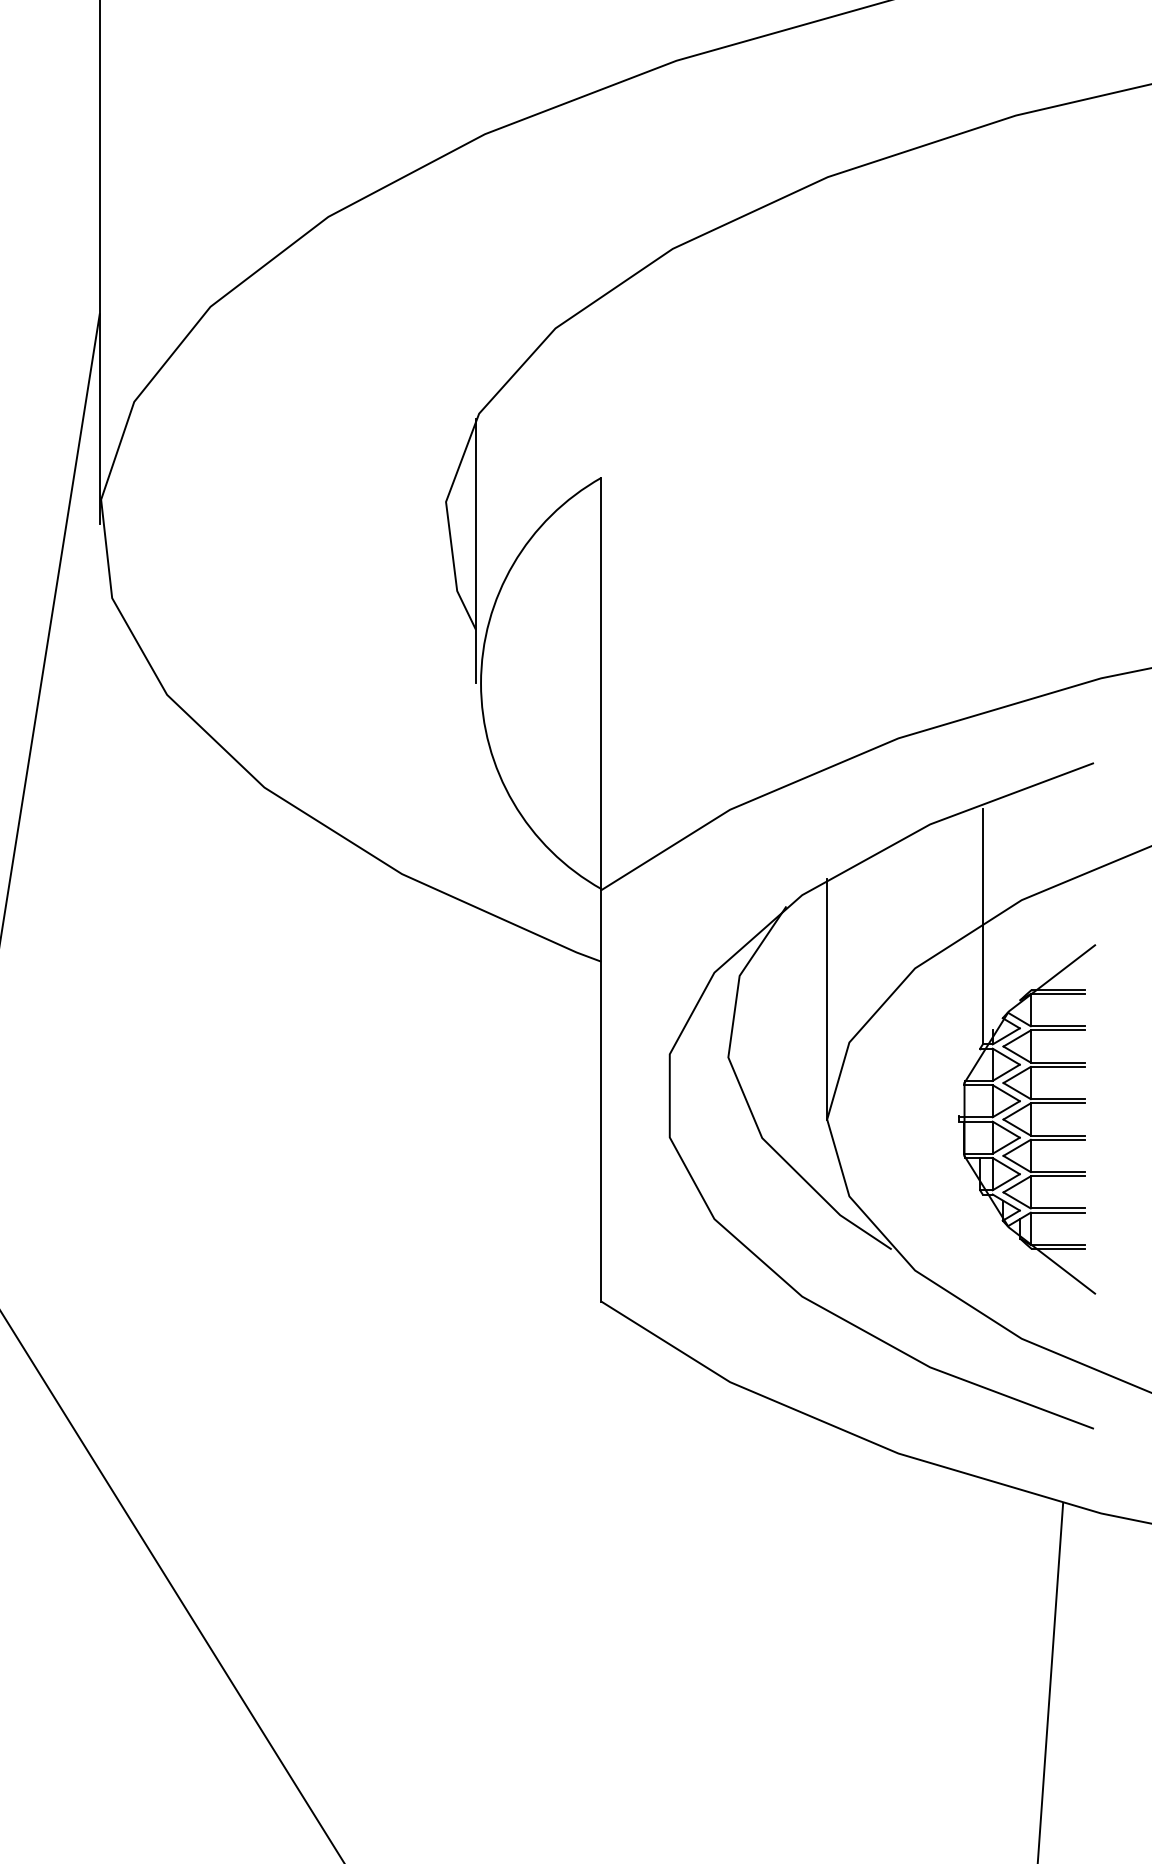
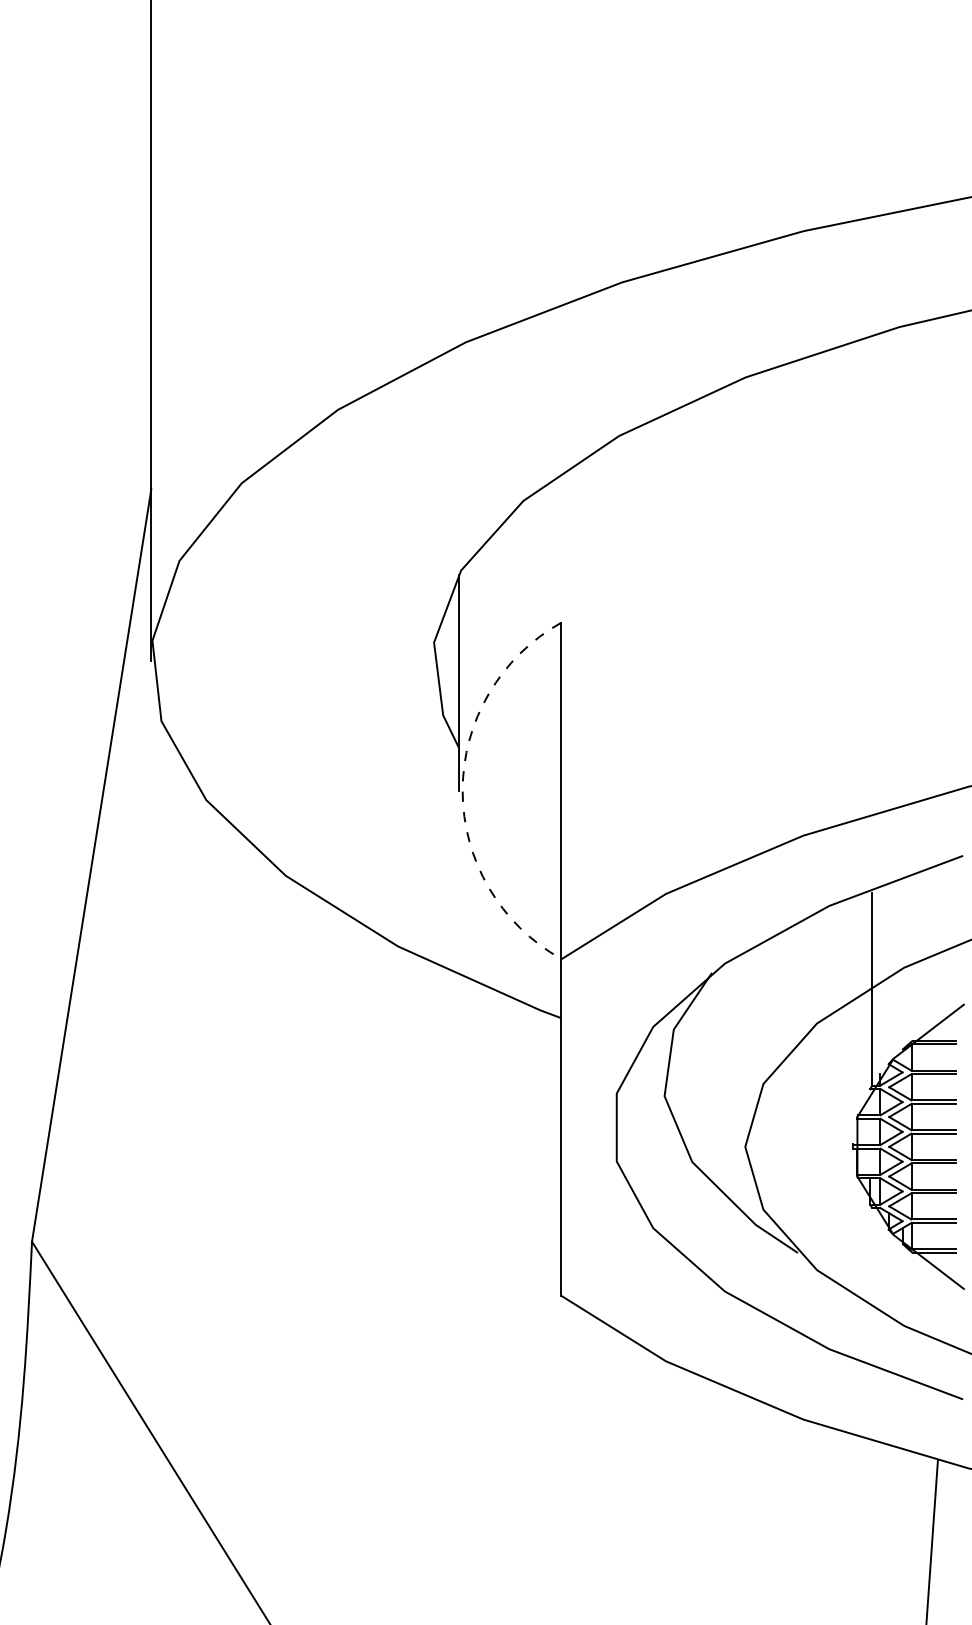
arc: (480, 683) -> (462, 790), solid -> dashed
line: (827, 999) -> (745, 1048), removed

